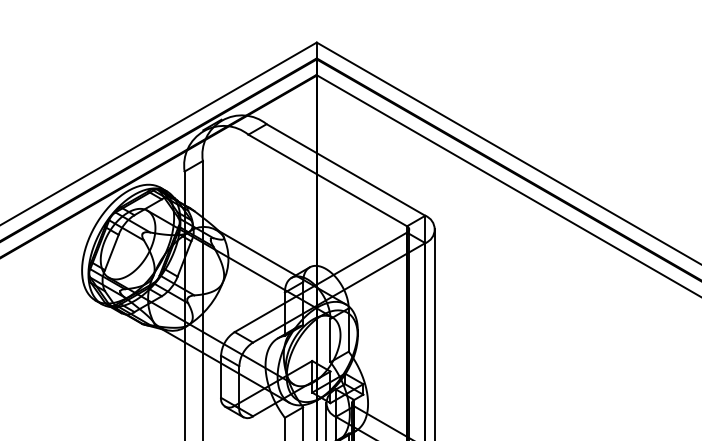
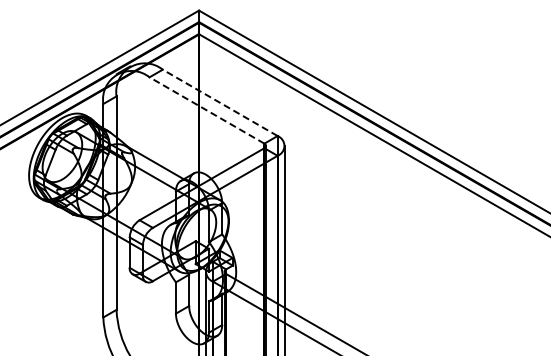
line: (345, 169) -> (219, 102), solid -> dashed
line: (327, 180) -> (206, 110), solid -> dashed

